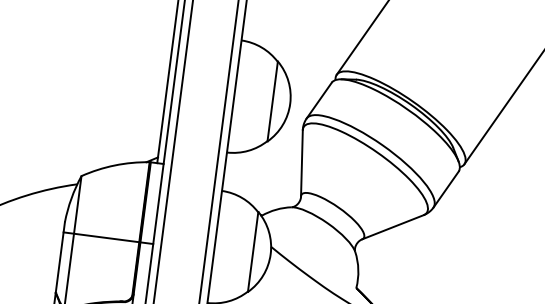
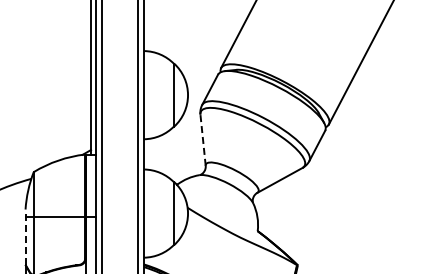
line: (302, 163) -> (203, 140), solid -> dashed
line: (60, 257) -> (25, 237), solid -> dashed

